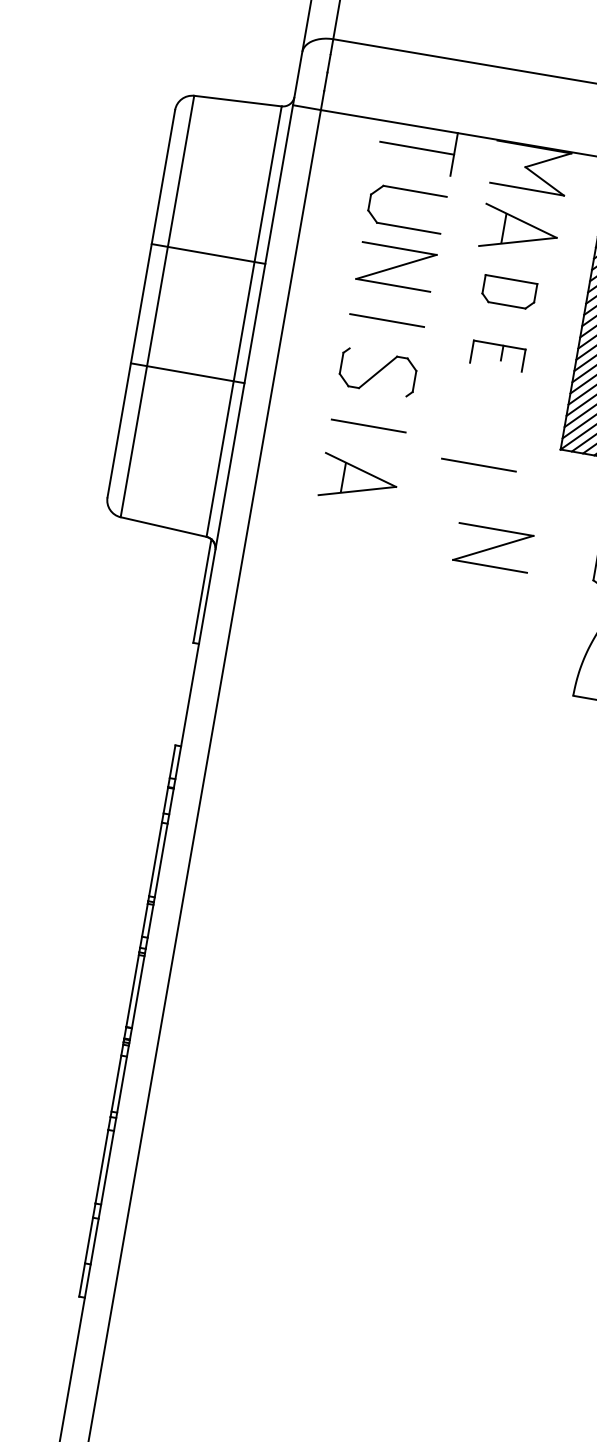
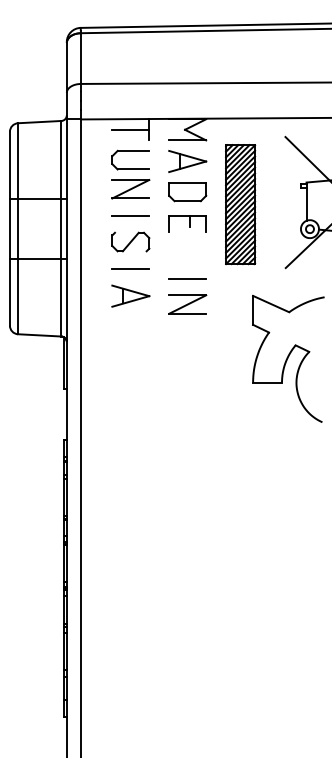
part: (508, 293) -> (187, 192), size x1.43
part: (497, 355) -> (187, 223), size x1.43
part: (492, 547) -> (187, 304), moved

